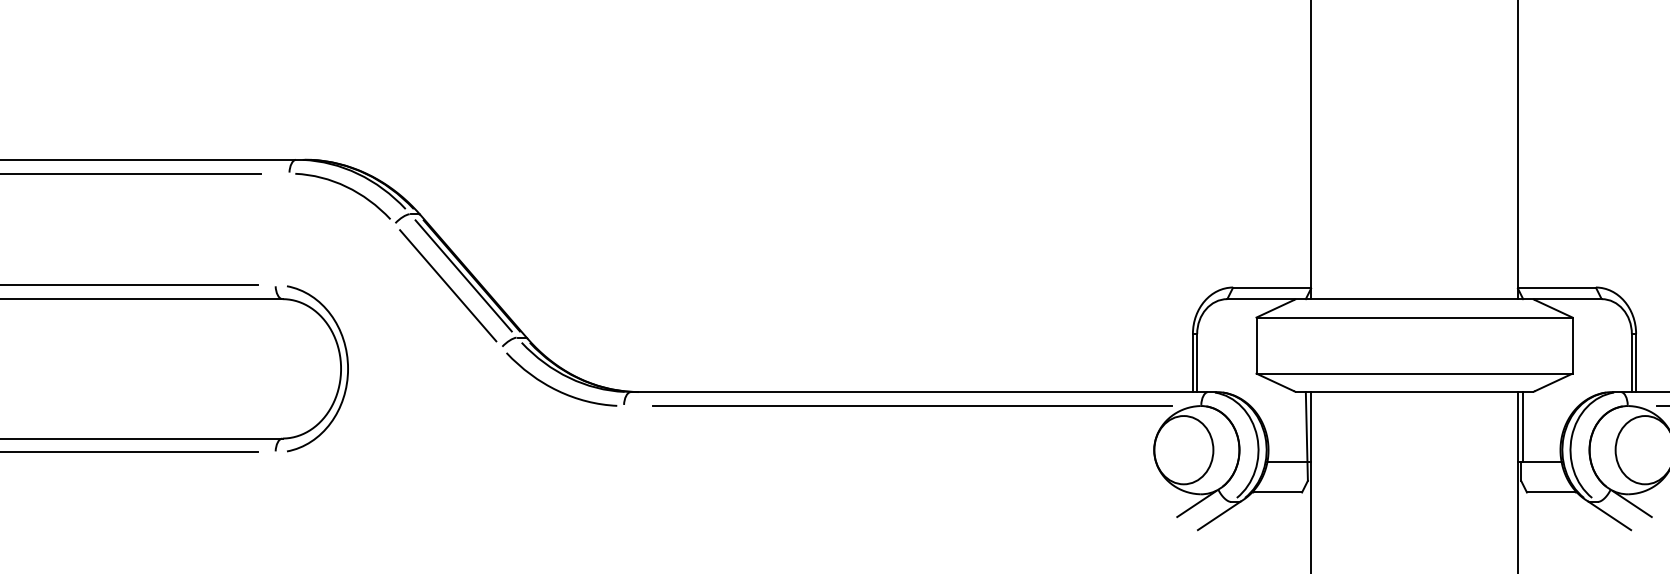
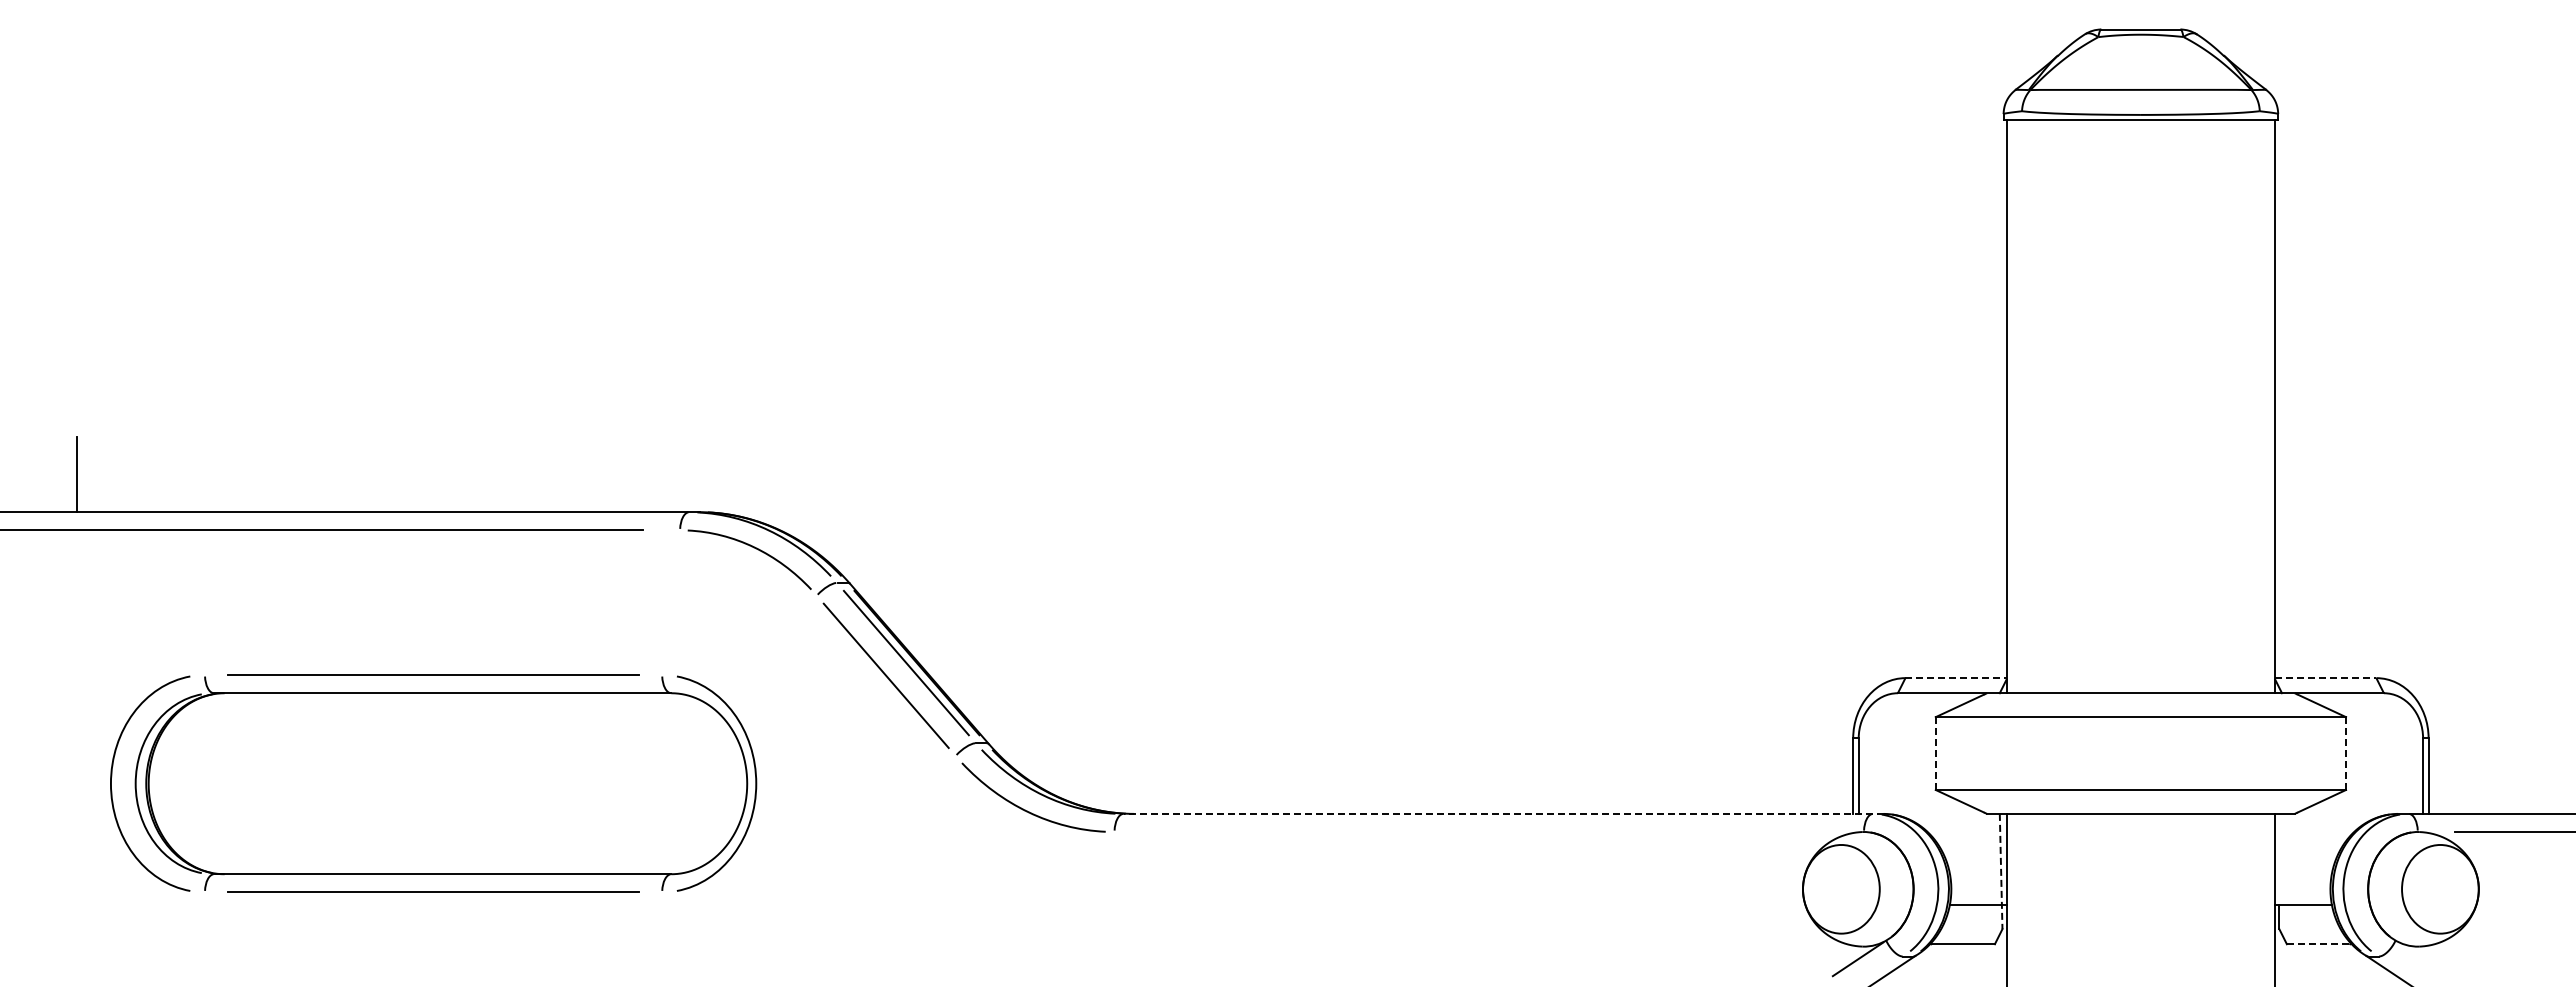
line: (1272, 287) -> (1956, 678), solid -> dashed
line: (1556, 287) -> (2325, 678), solid -> dashed
line: (1256, 346) -> (1935, 754), solid -> dashed
line: (1572, 346) -> (2346, 754), solid -> dashed
line: (923, 391) -> (1503, 813), solid -> dashed
line: (912, 406) -> (1489, 832), removed
line: (1523, 427) -> (2282, 859), removed
line: (1307, 436) -> (2001, 871), solid -> dashed
line: (1552, 492) -> (2319, 944), solid -> dashed
line: (1632, 504) -> (2423, 959), removed

